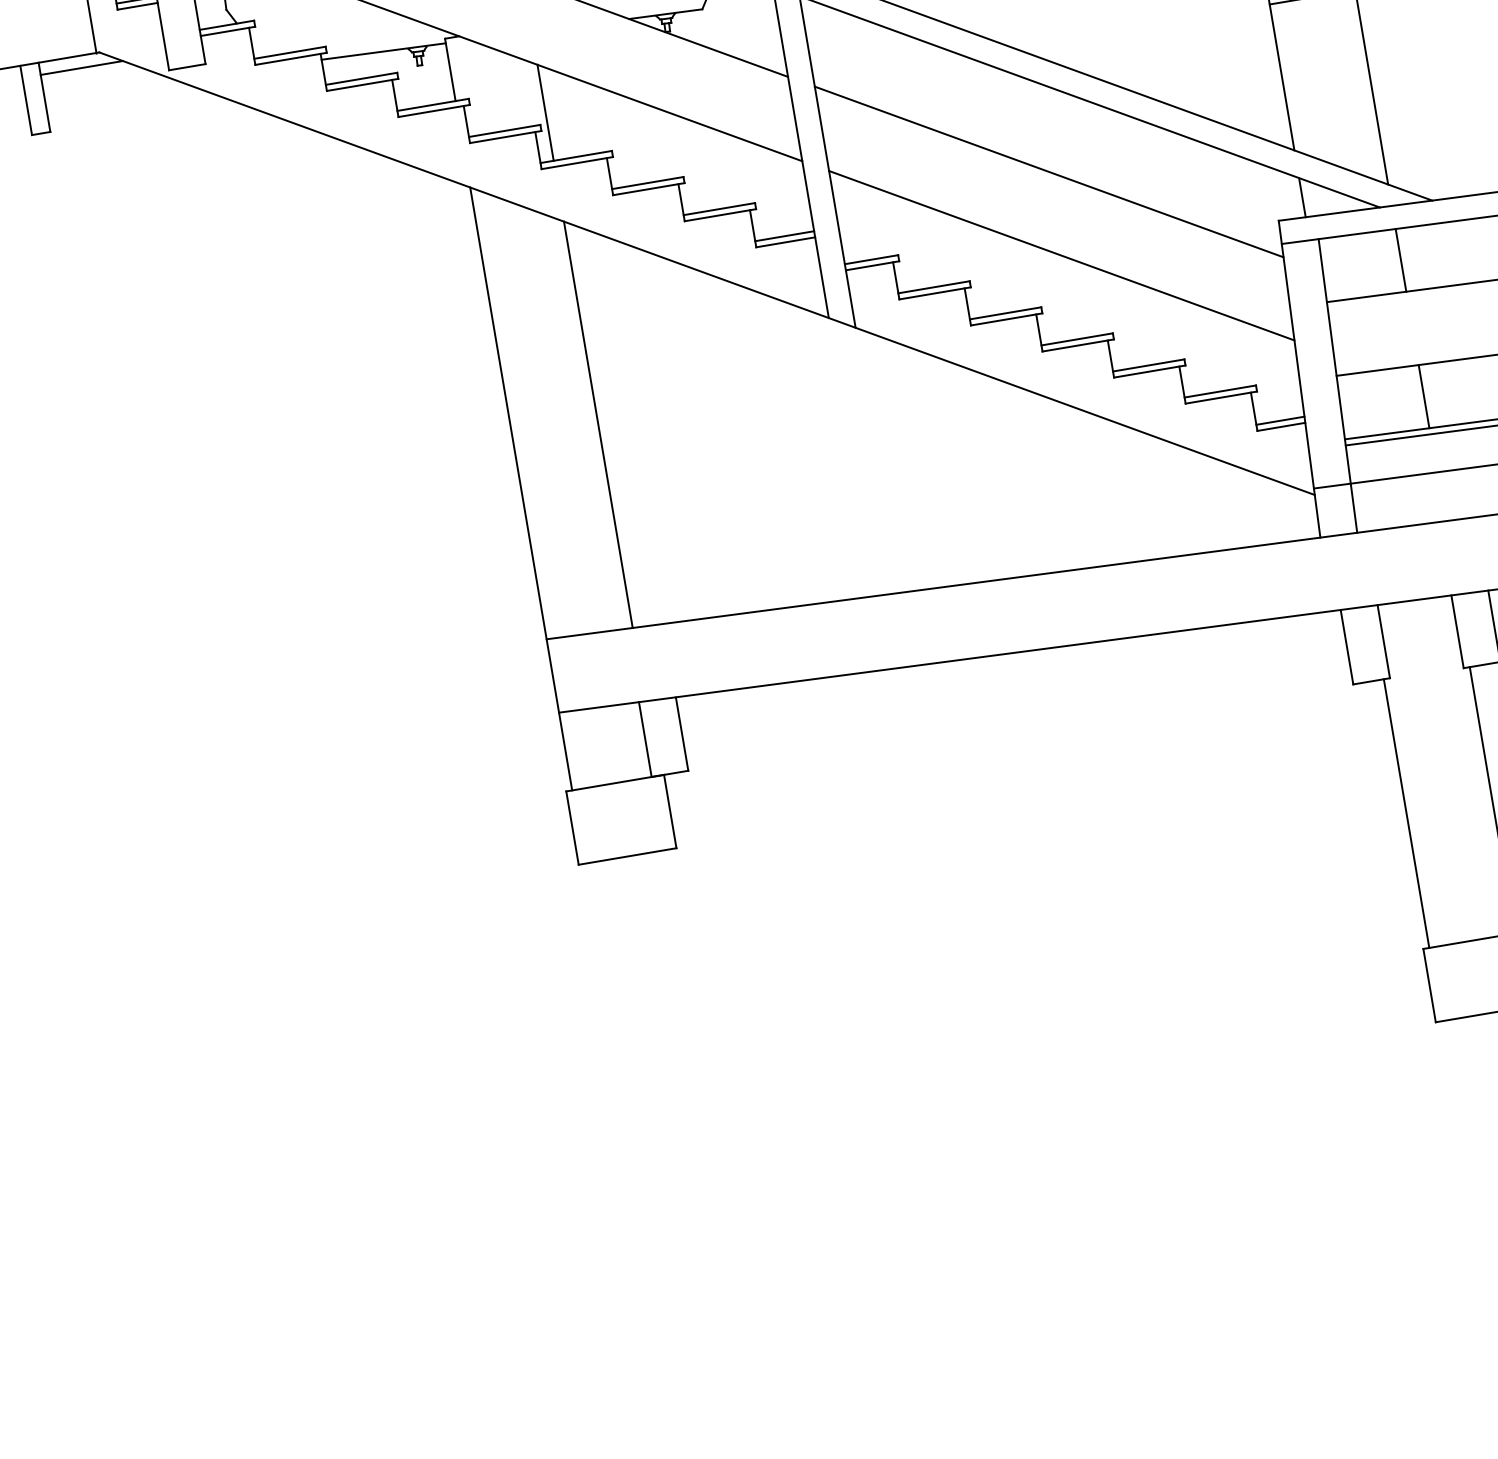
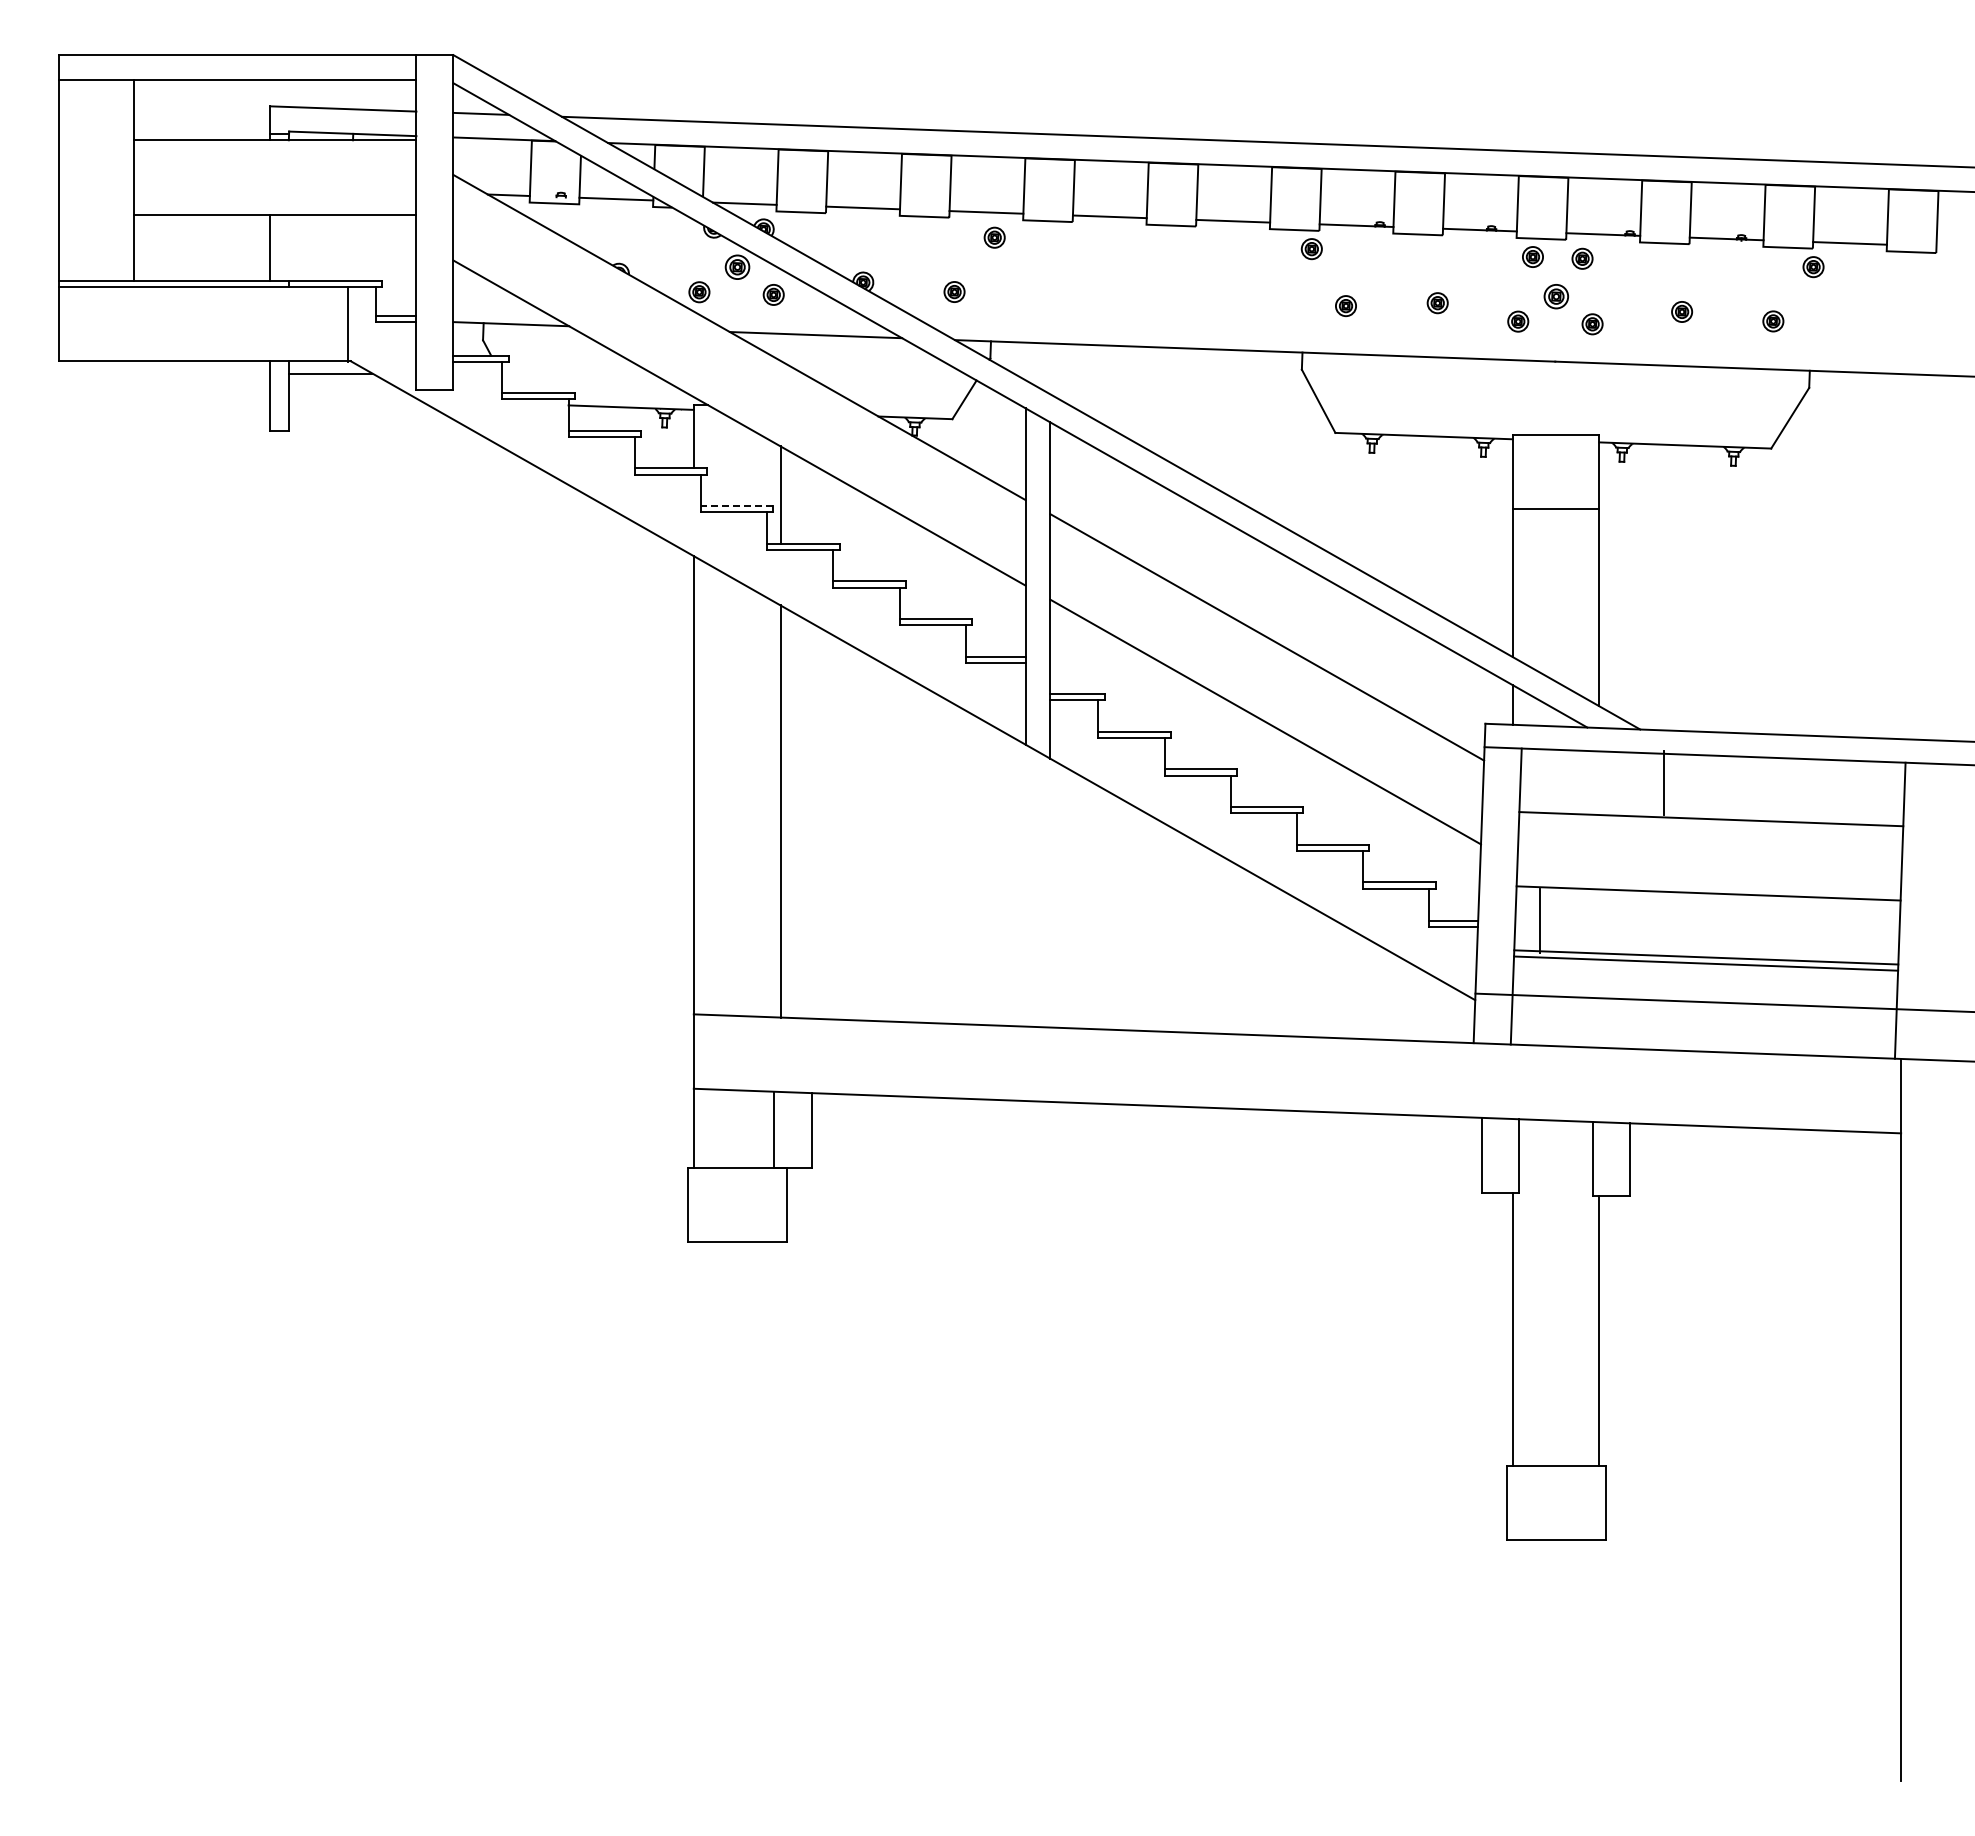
line: (504, 131) -> (736, 506), solid -> dashed
line: (1401, 260) -> (1664, 783), moved
line: (1424, 396) -> (1540, 921), moved

